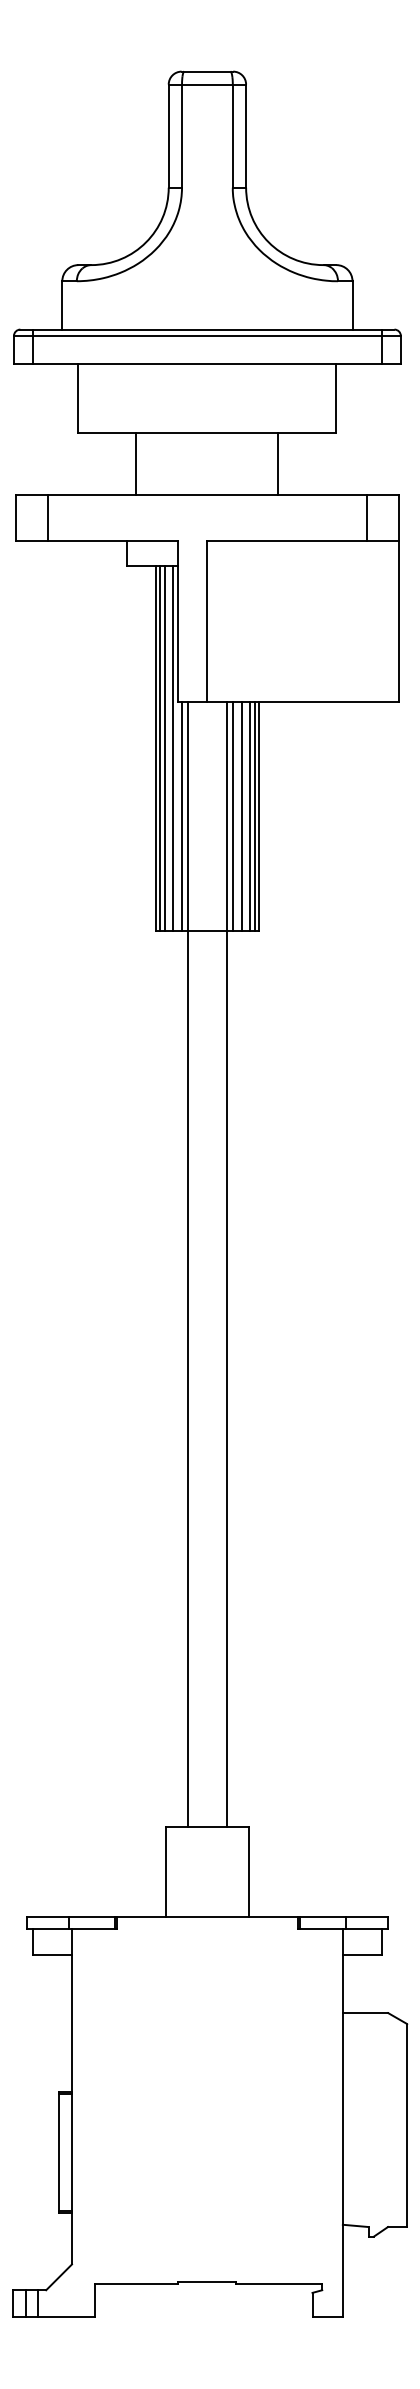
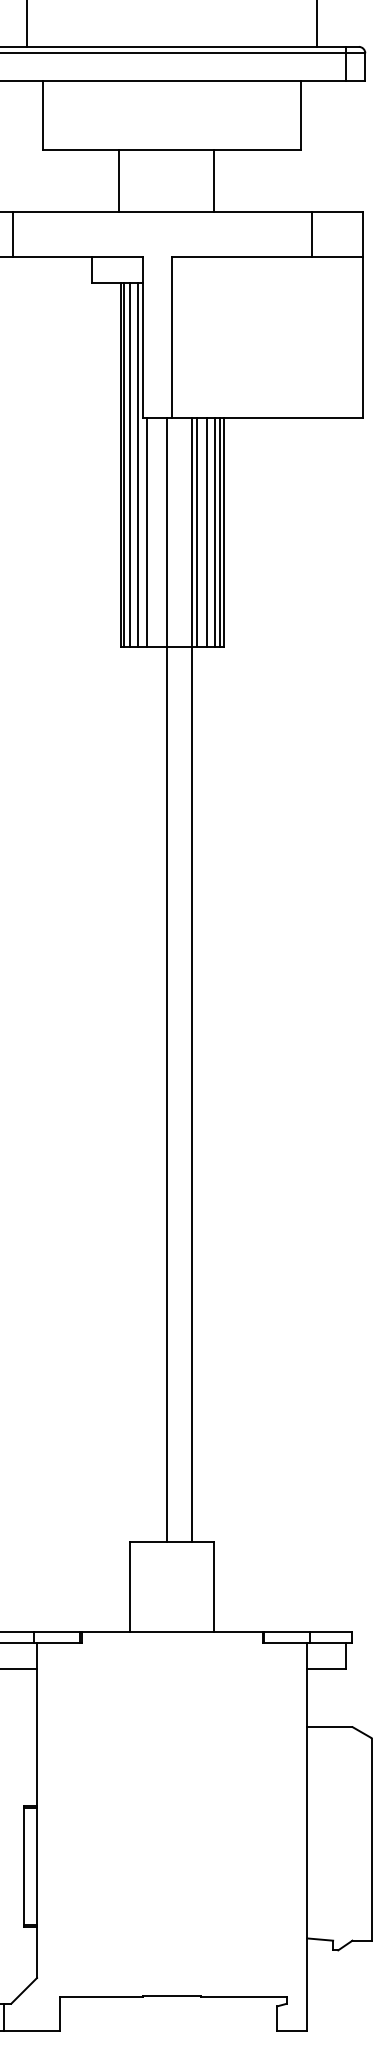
line: (136, 464) -> (119, 181), moved
line: (278, 464) -> (214, 181), moved
line: (366, 517) -> (312, 234), moved
line: (188, 1264) -> (167, 979), moved

